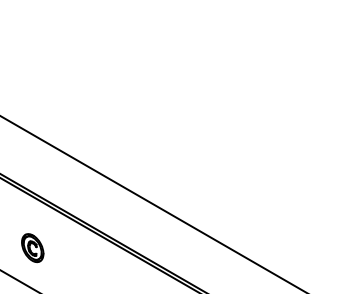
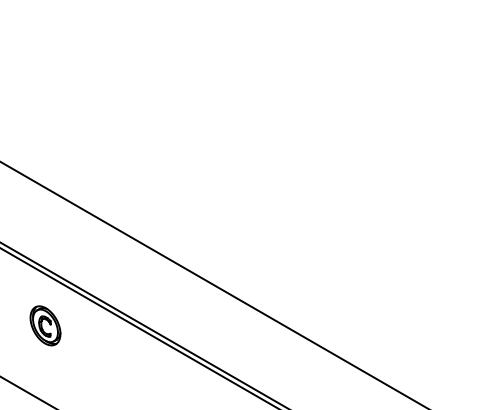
part: (32, 247) -> (45, 325), moved

